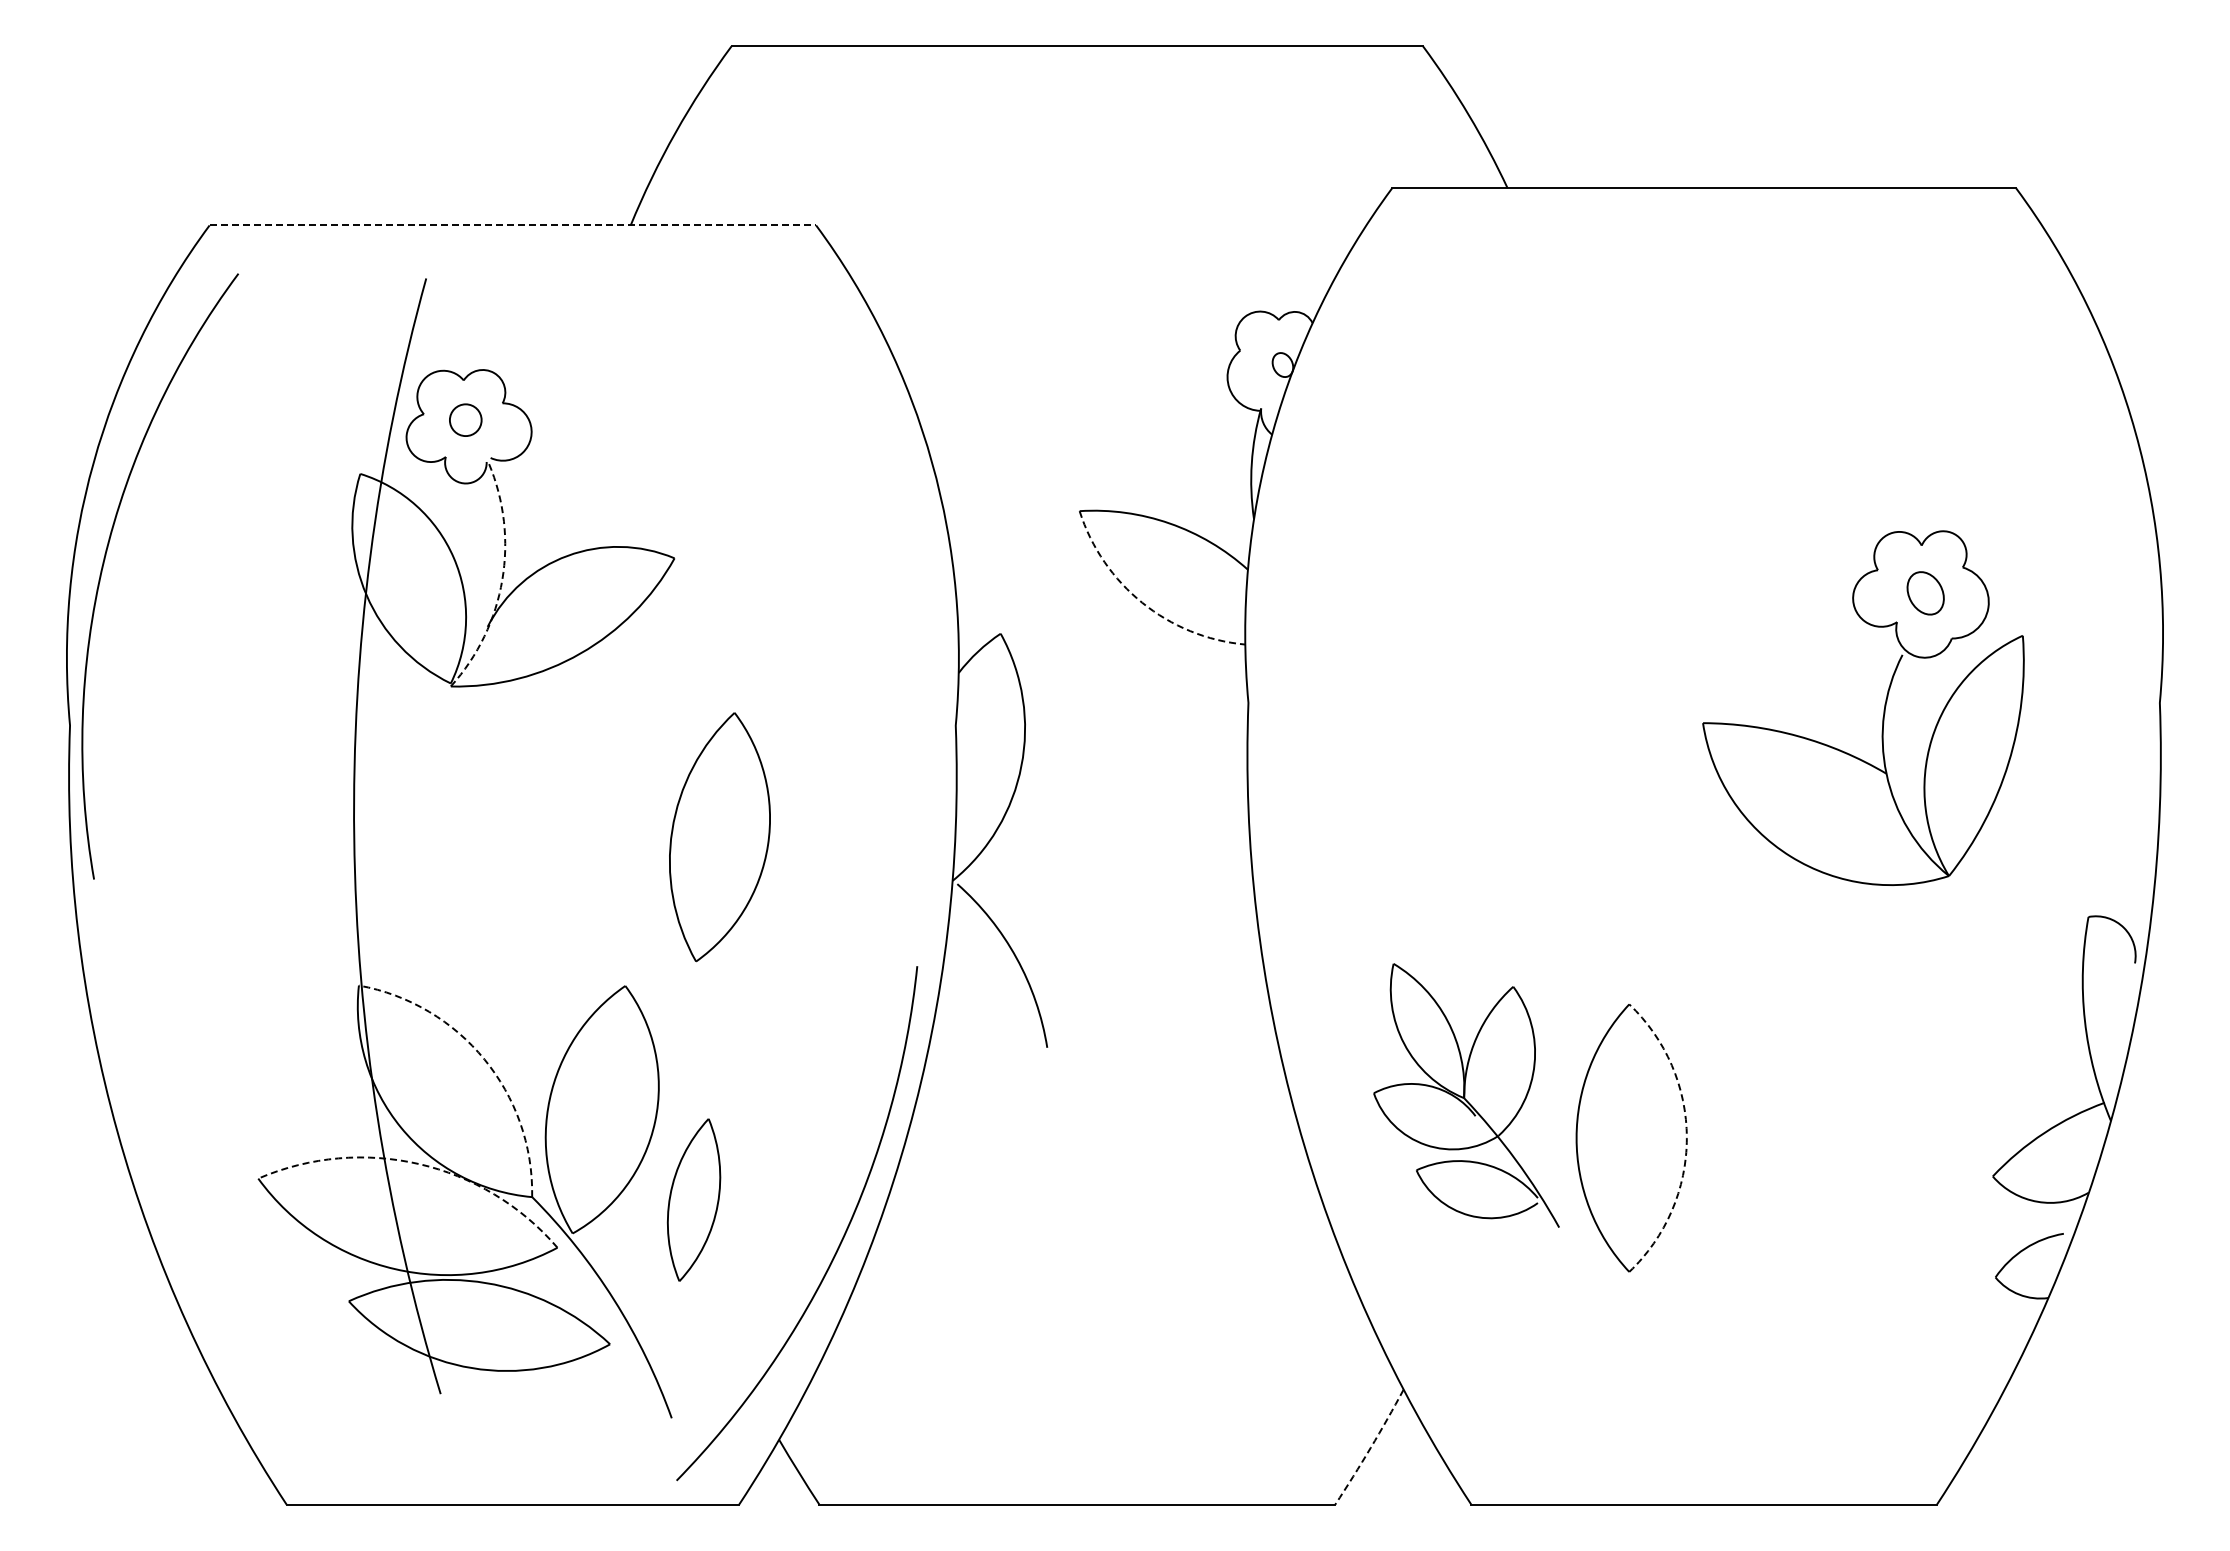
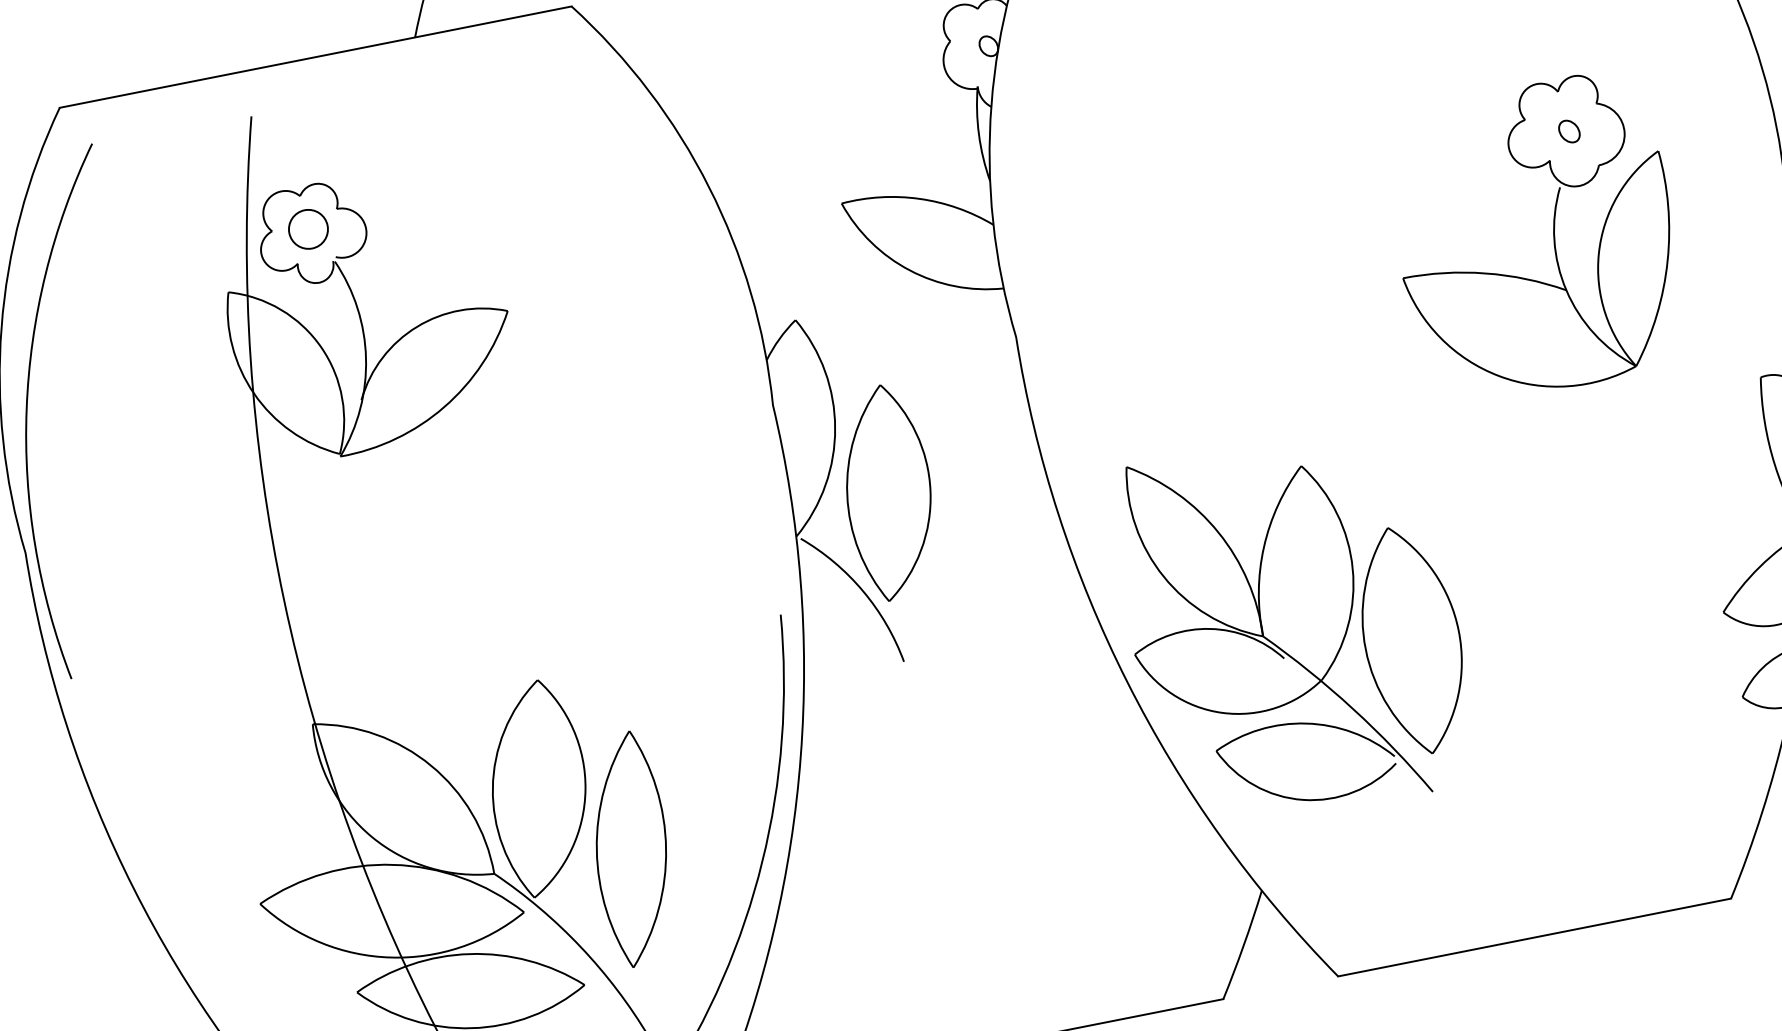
line: (513, 225) -> (316, 57), dashed -> solid
circle: (465, 419) -> (308, 228), size x1.43
arc: (502, 580) -> (366, 358), dashed -> solid
part: (1925, 593) -> (1569, 131), size x0.62
arc: (1142, 602) -> (909, 270), dashed -> solid
part: (719, 837) -> (888, 492), moved
arc: (484, 1059) -> (431, 765), dashed -> solid
part: (1466, 1095) -> (1265, 631), size x1.67
arc: (1686, 1138) -> (1458, 631), dashed -> solid
arc: (419, 1164) -> (393, 865), dashed -> solid
part: (693, 1199) -> (630, 848), size x1.67
line: (1370, 1447) -> (1243, 945), dashed -> solid

